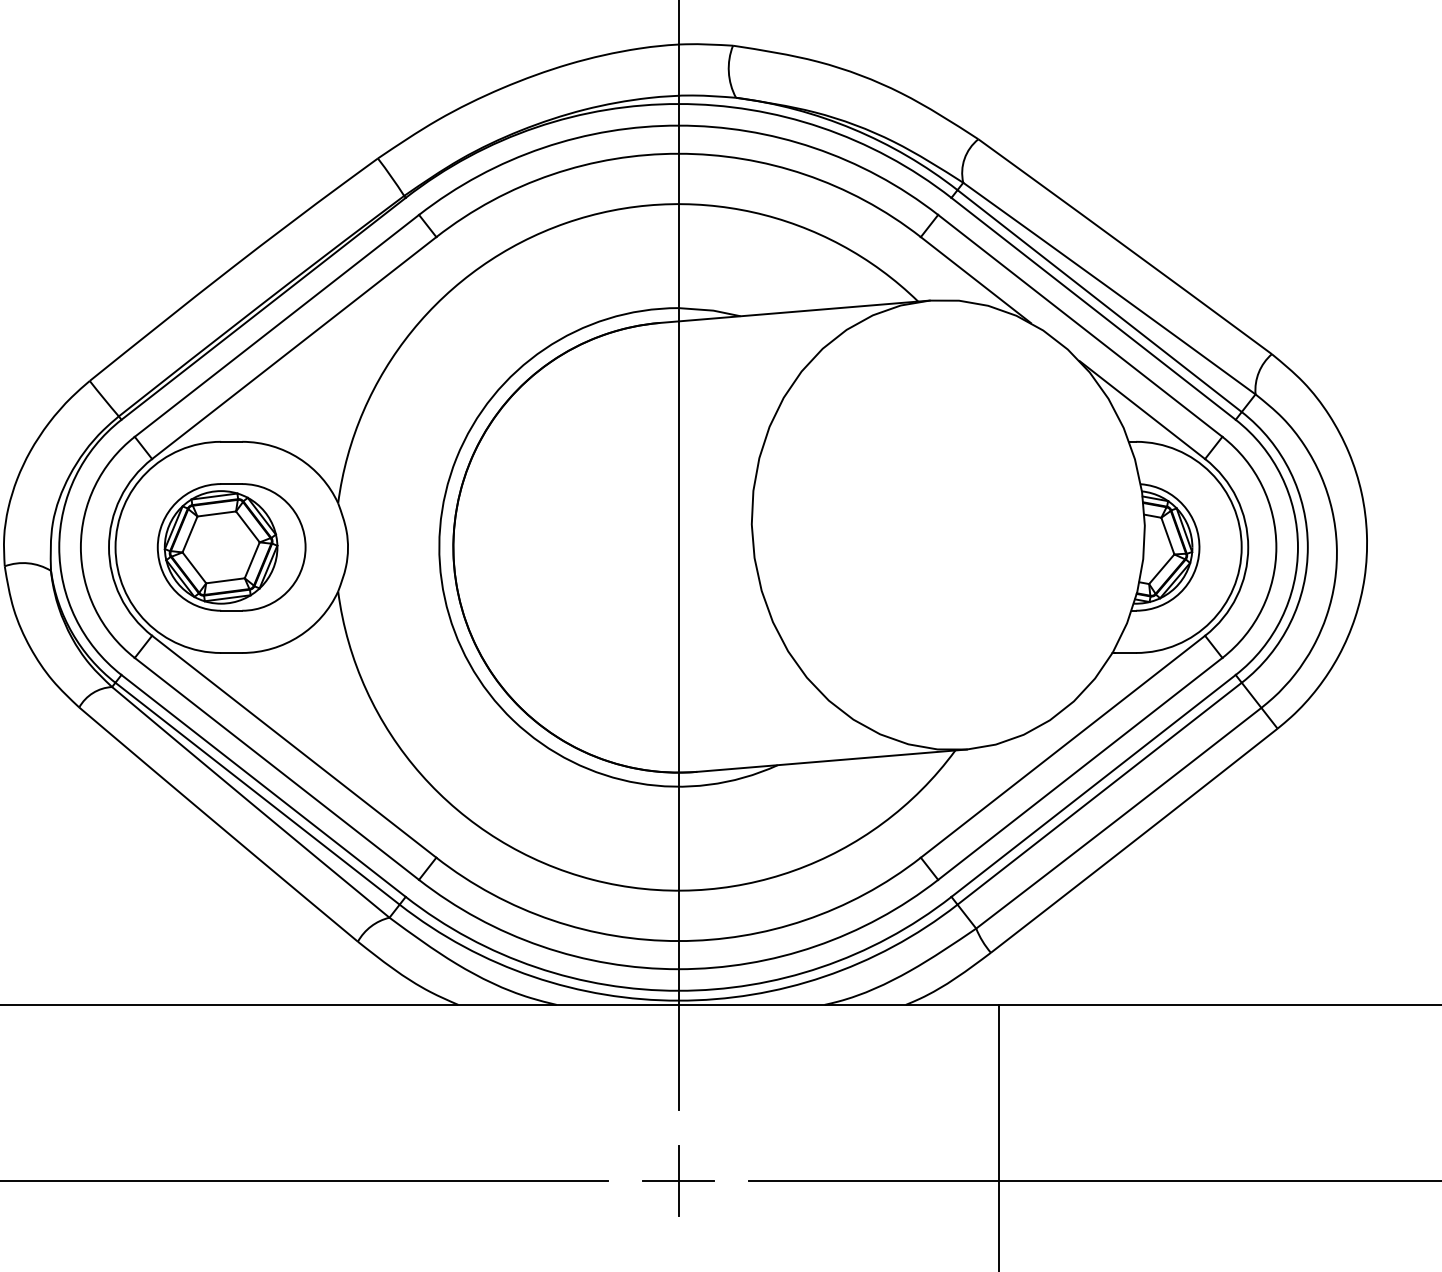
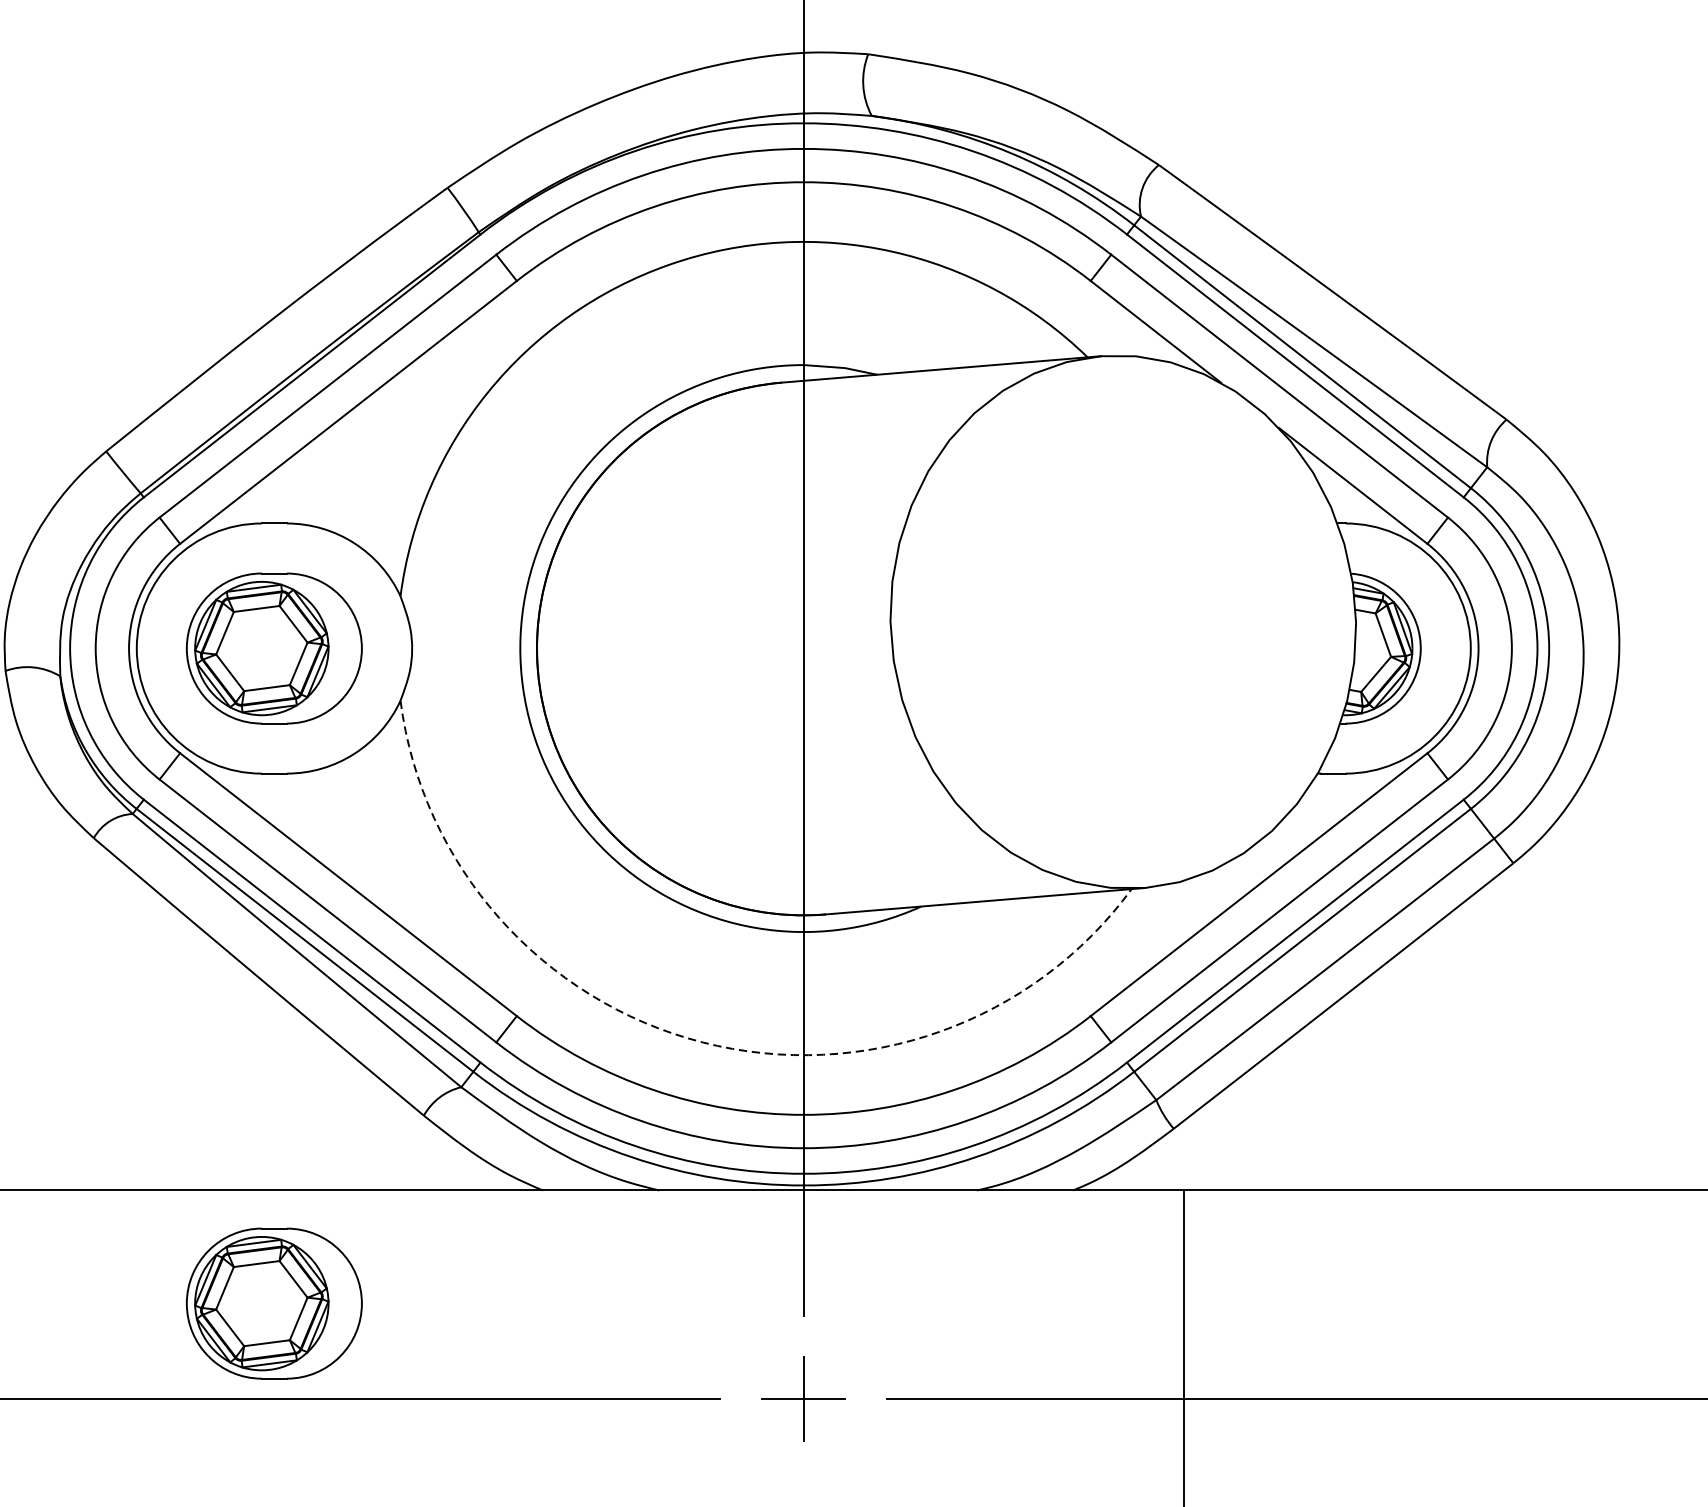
arc: (592, 879) -> (701, 1041), solid -> dashed
part: (231, 1100) -> (274, 1303), added

